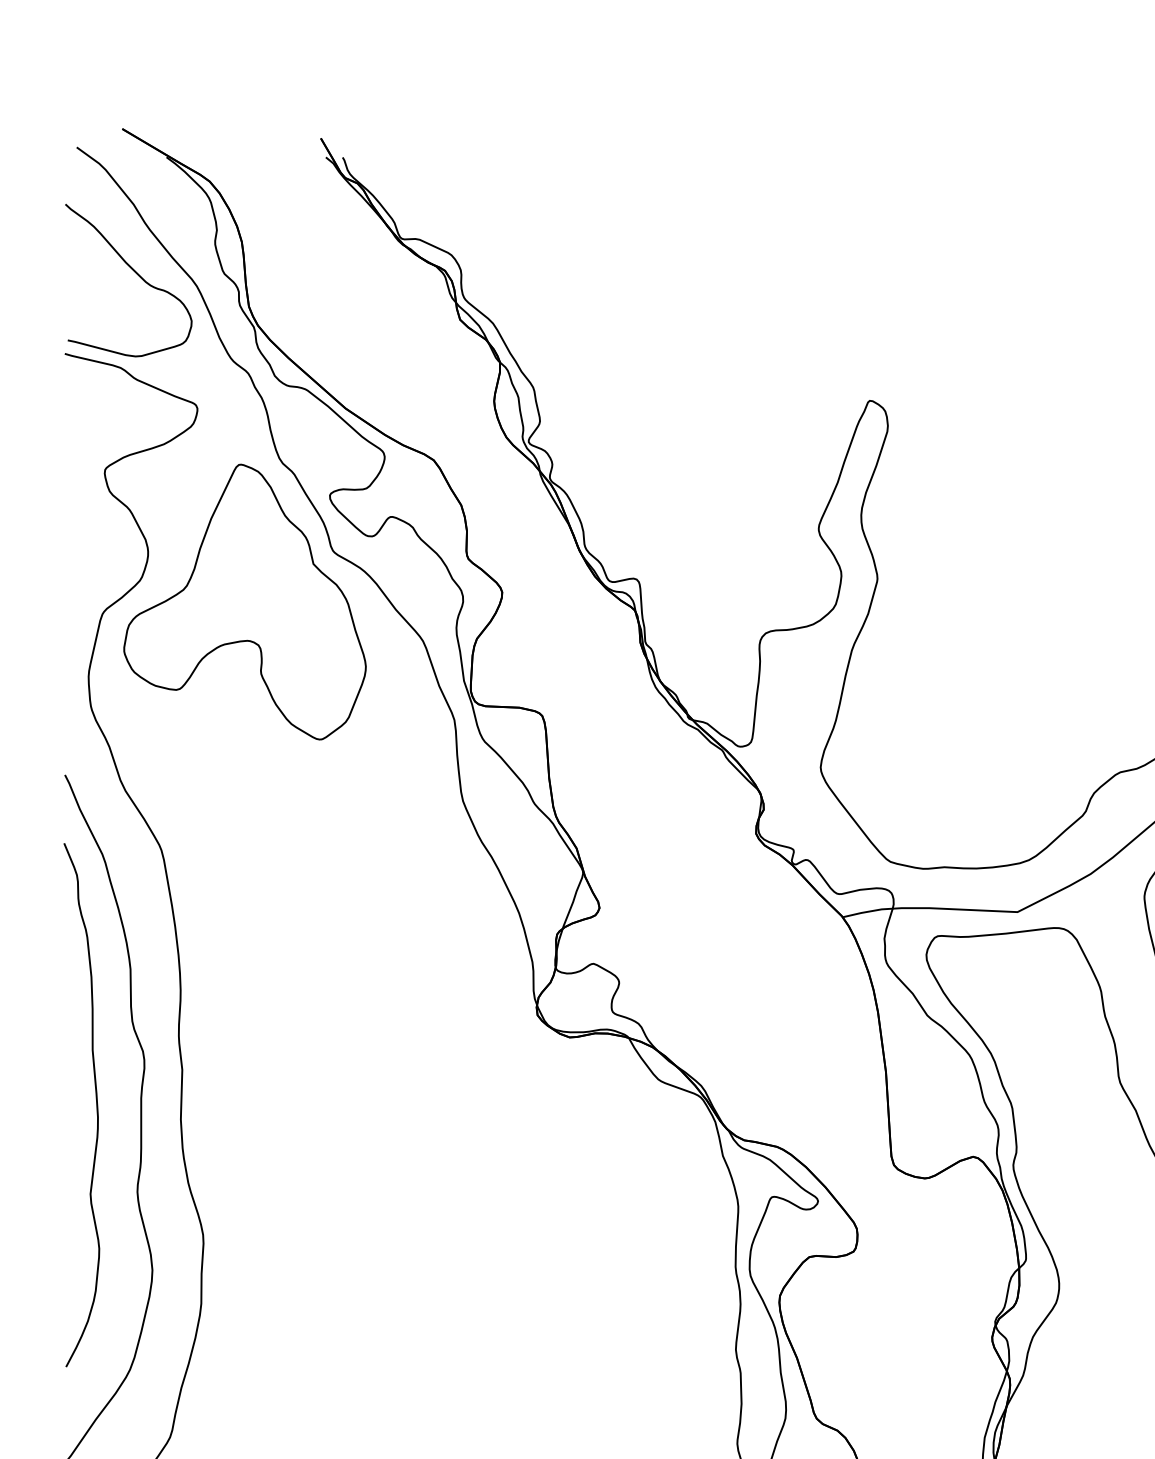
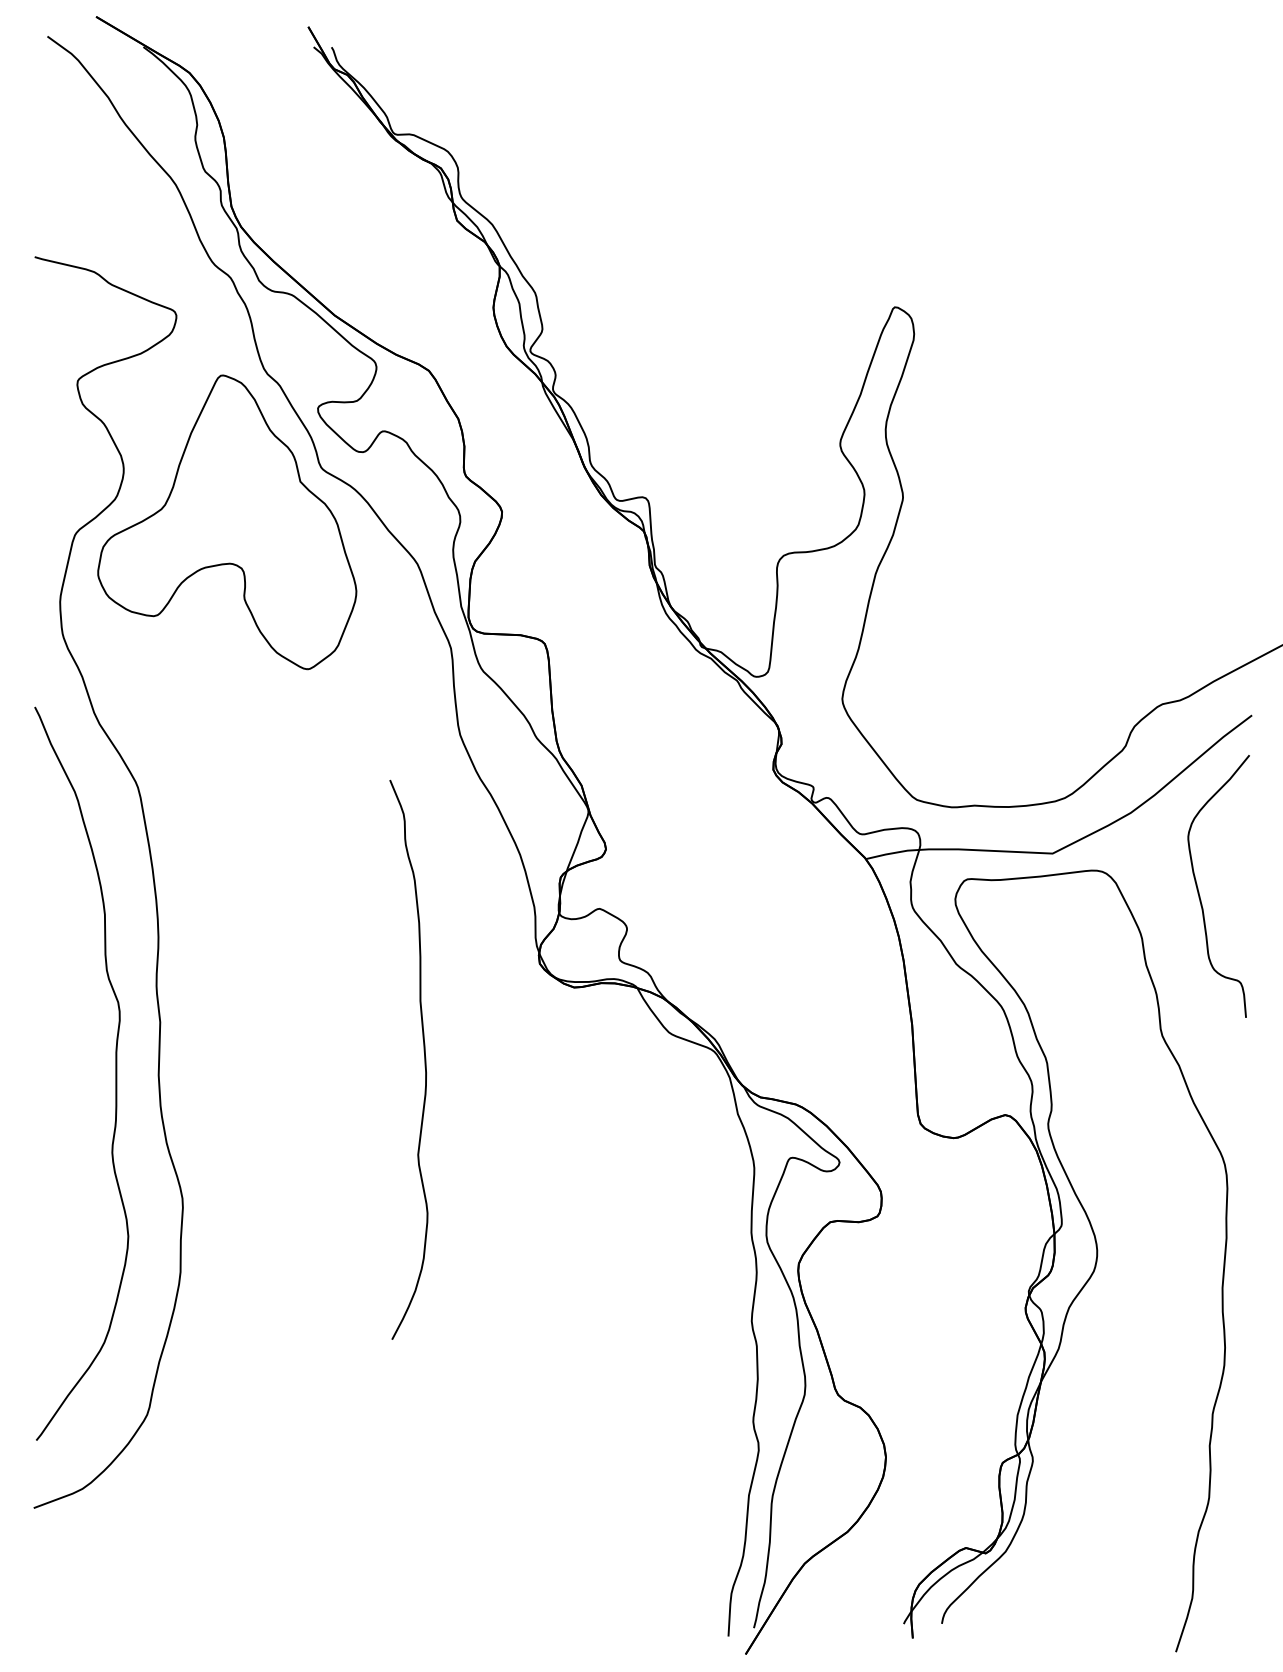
curve: (135, 273) -> (110, 171), removed
curve: (96, 1104) -> (424, 1059), moved

